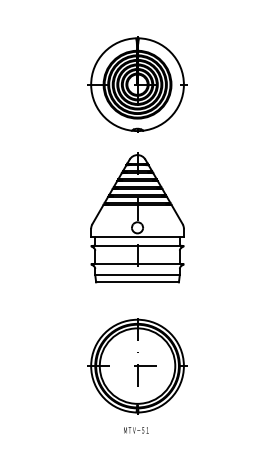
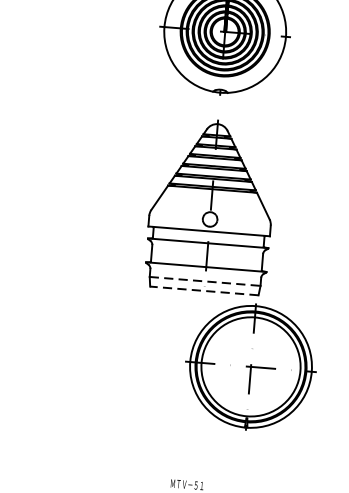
line: (138, 275) -> (206, 282), solid -> dashed
line: (137, 282) -> (204, 291), solid -> dashed
part: (137, 366) -> (250, 367), moved

